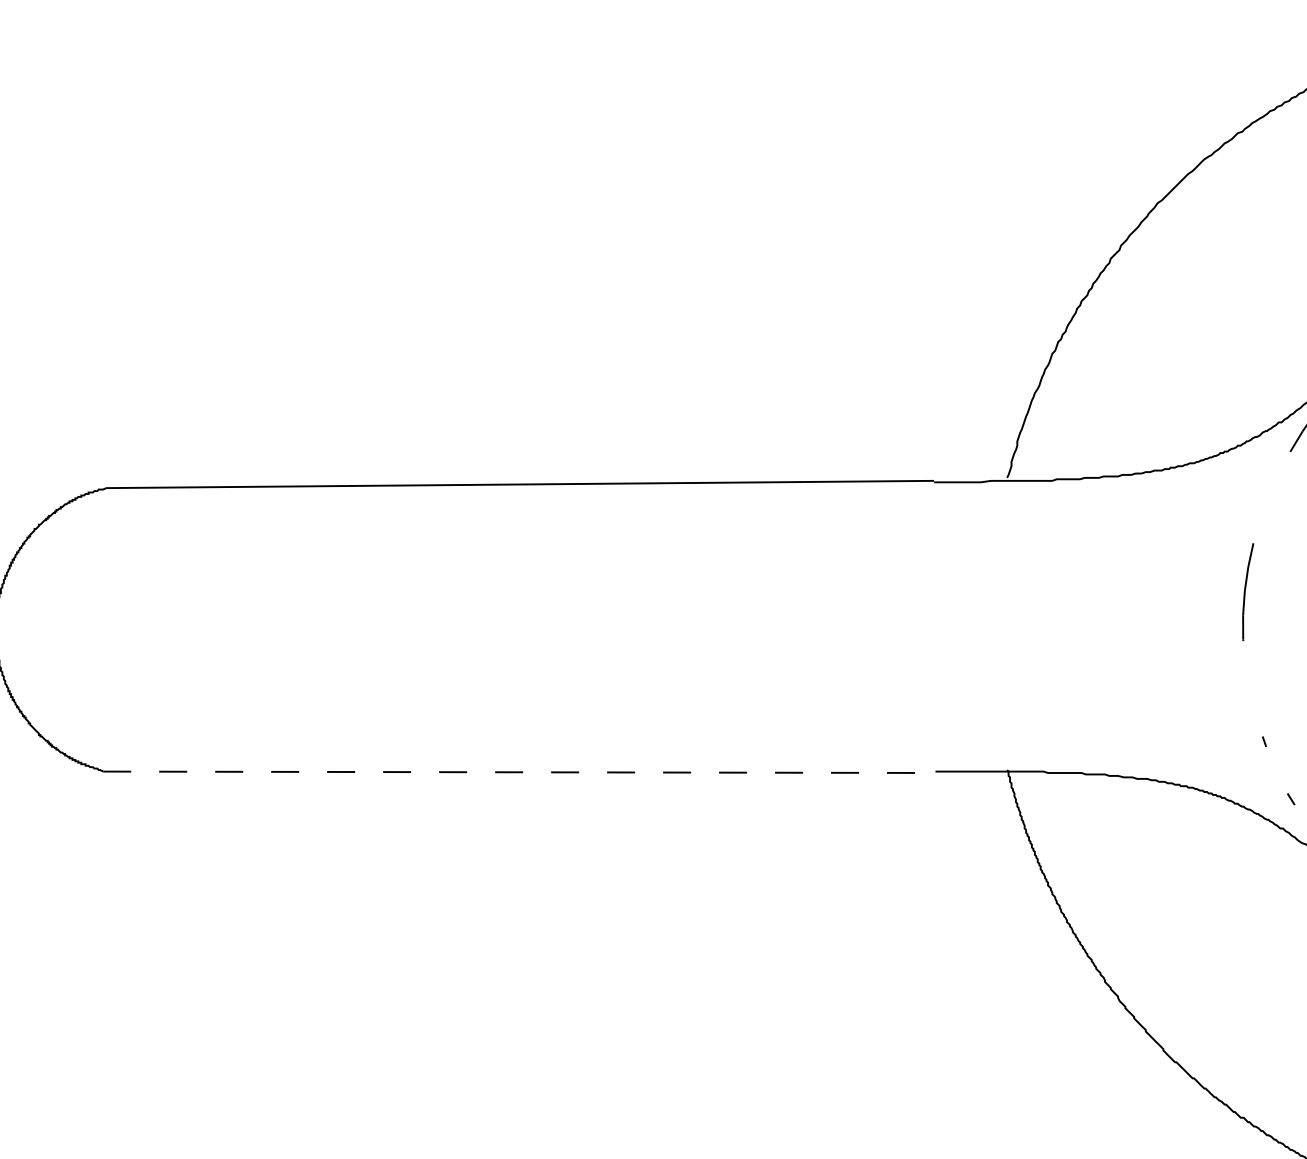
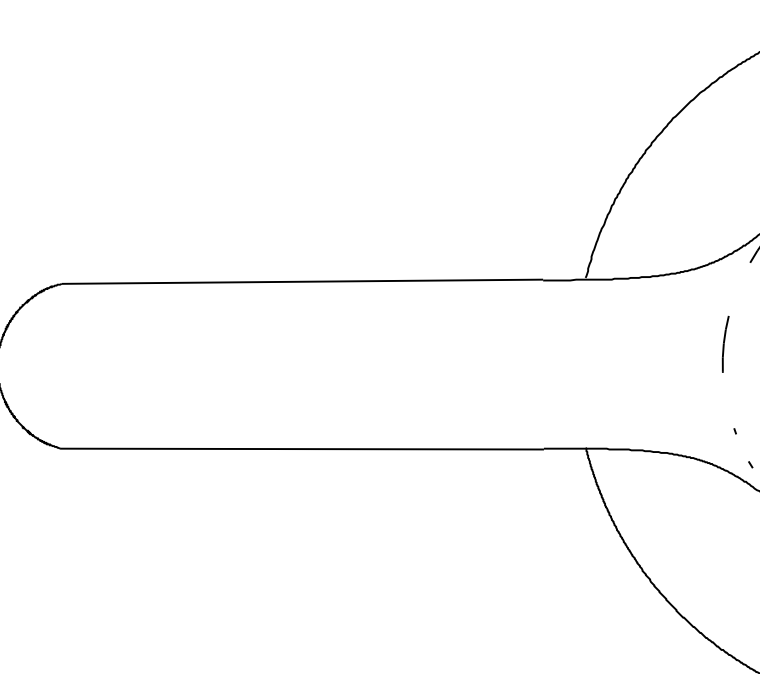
line: (520, 773) -> (302, 449), dashed -> solid

